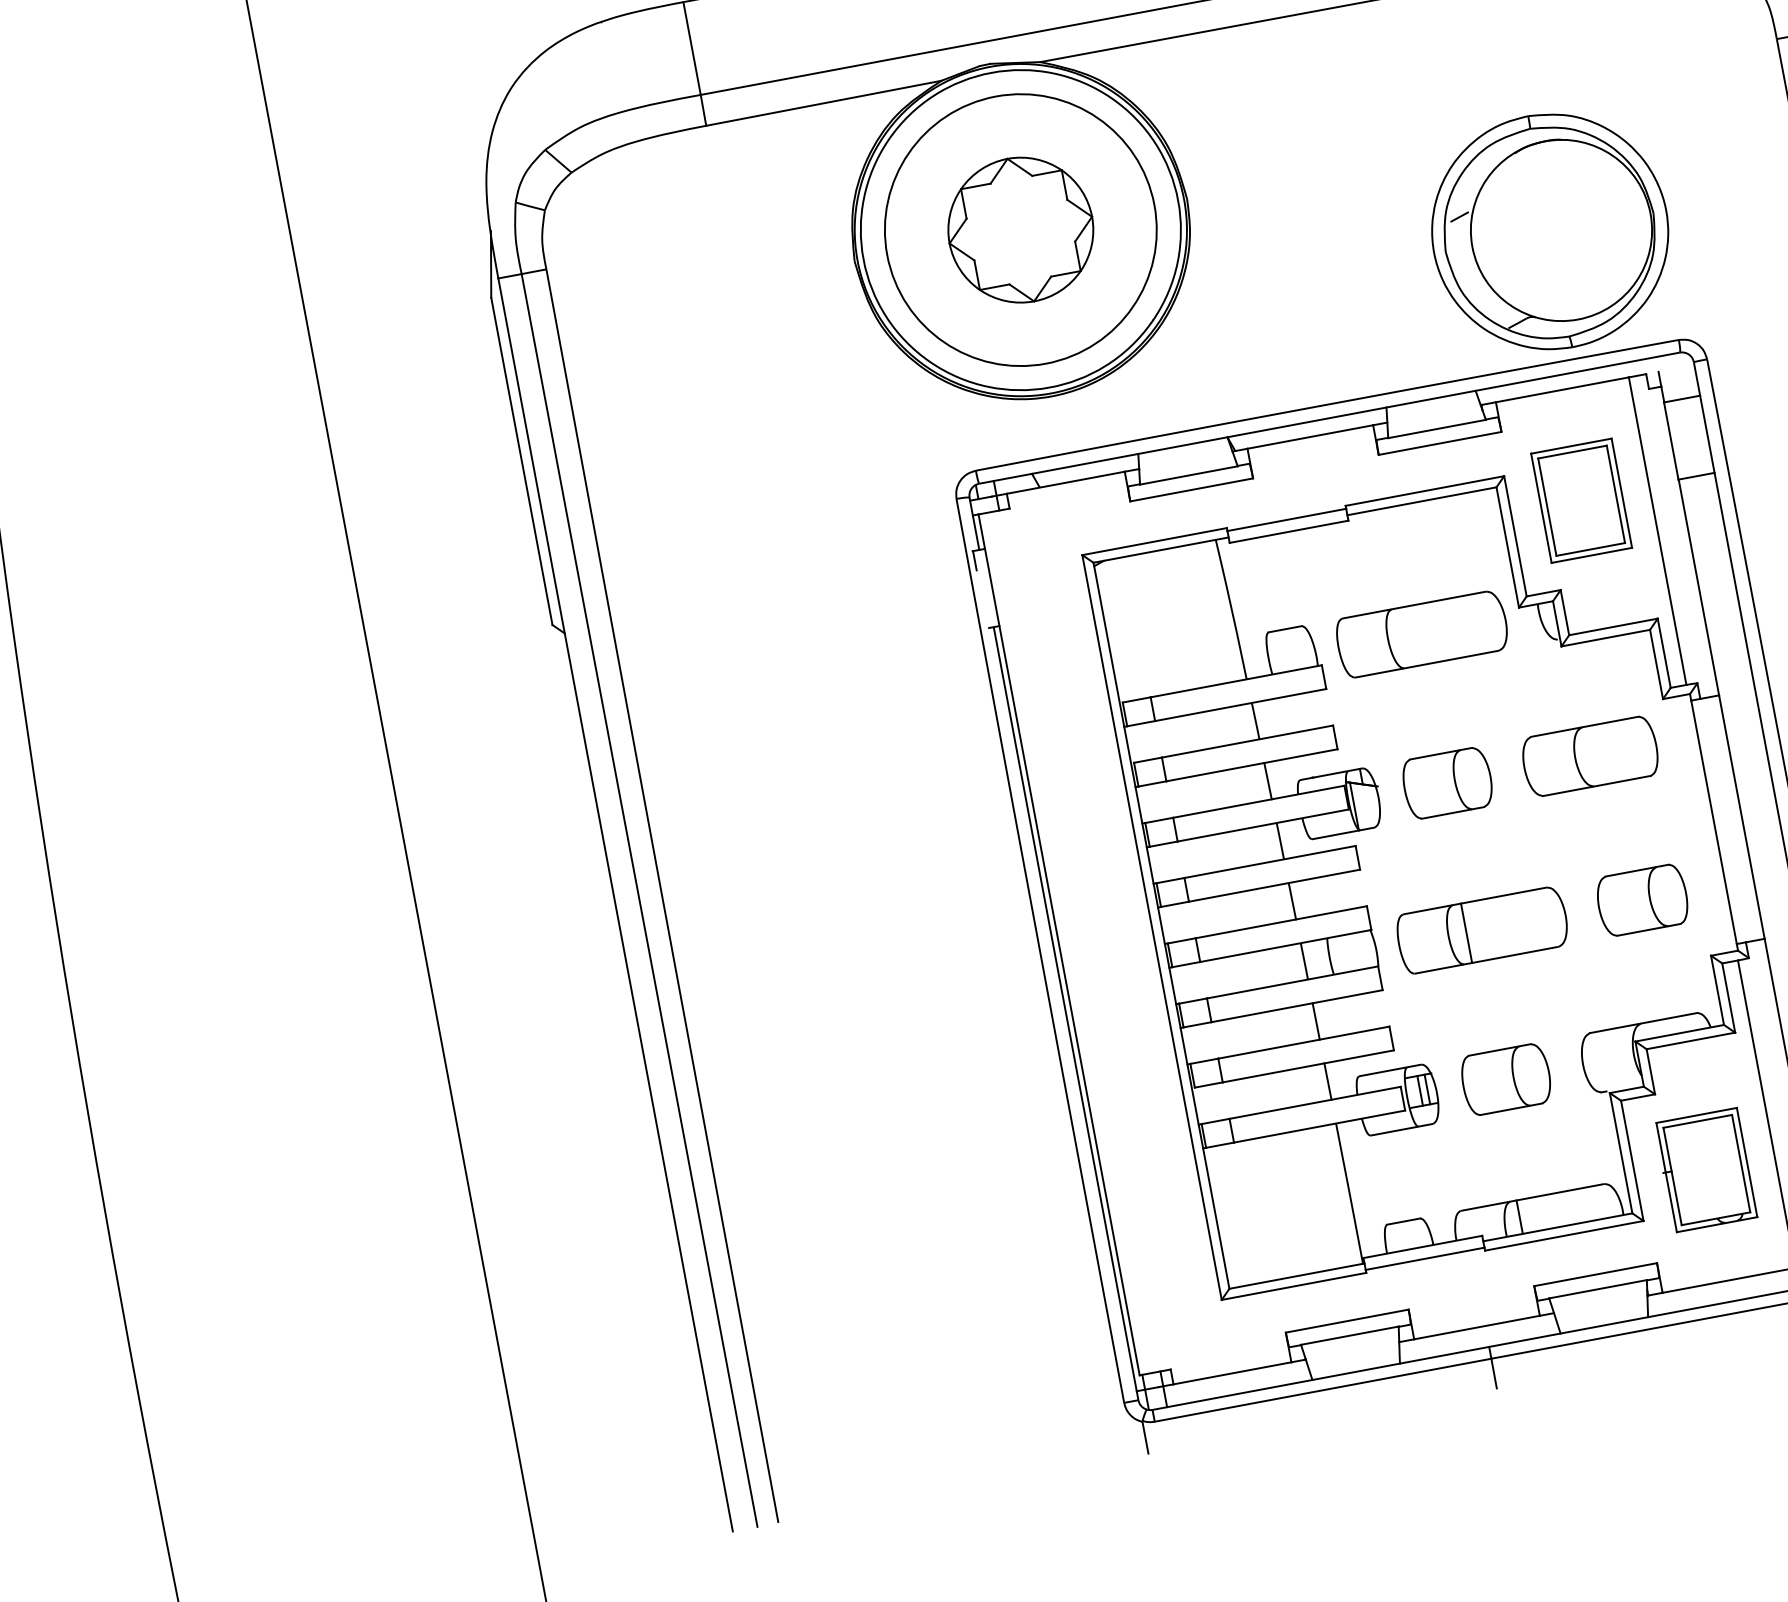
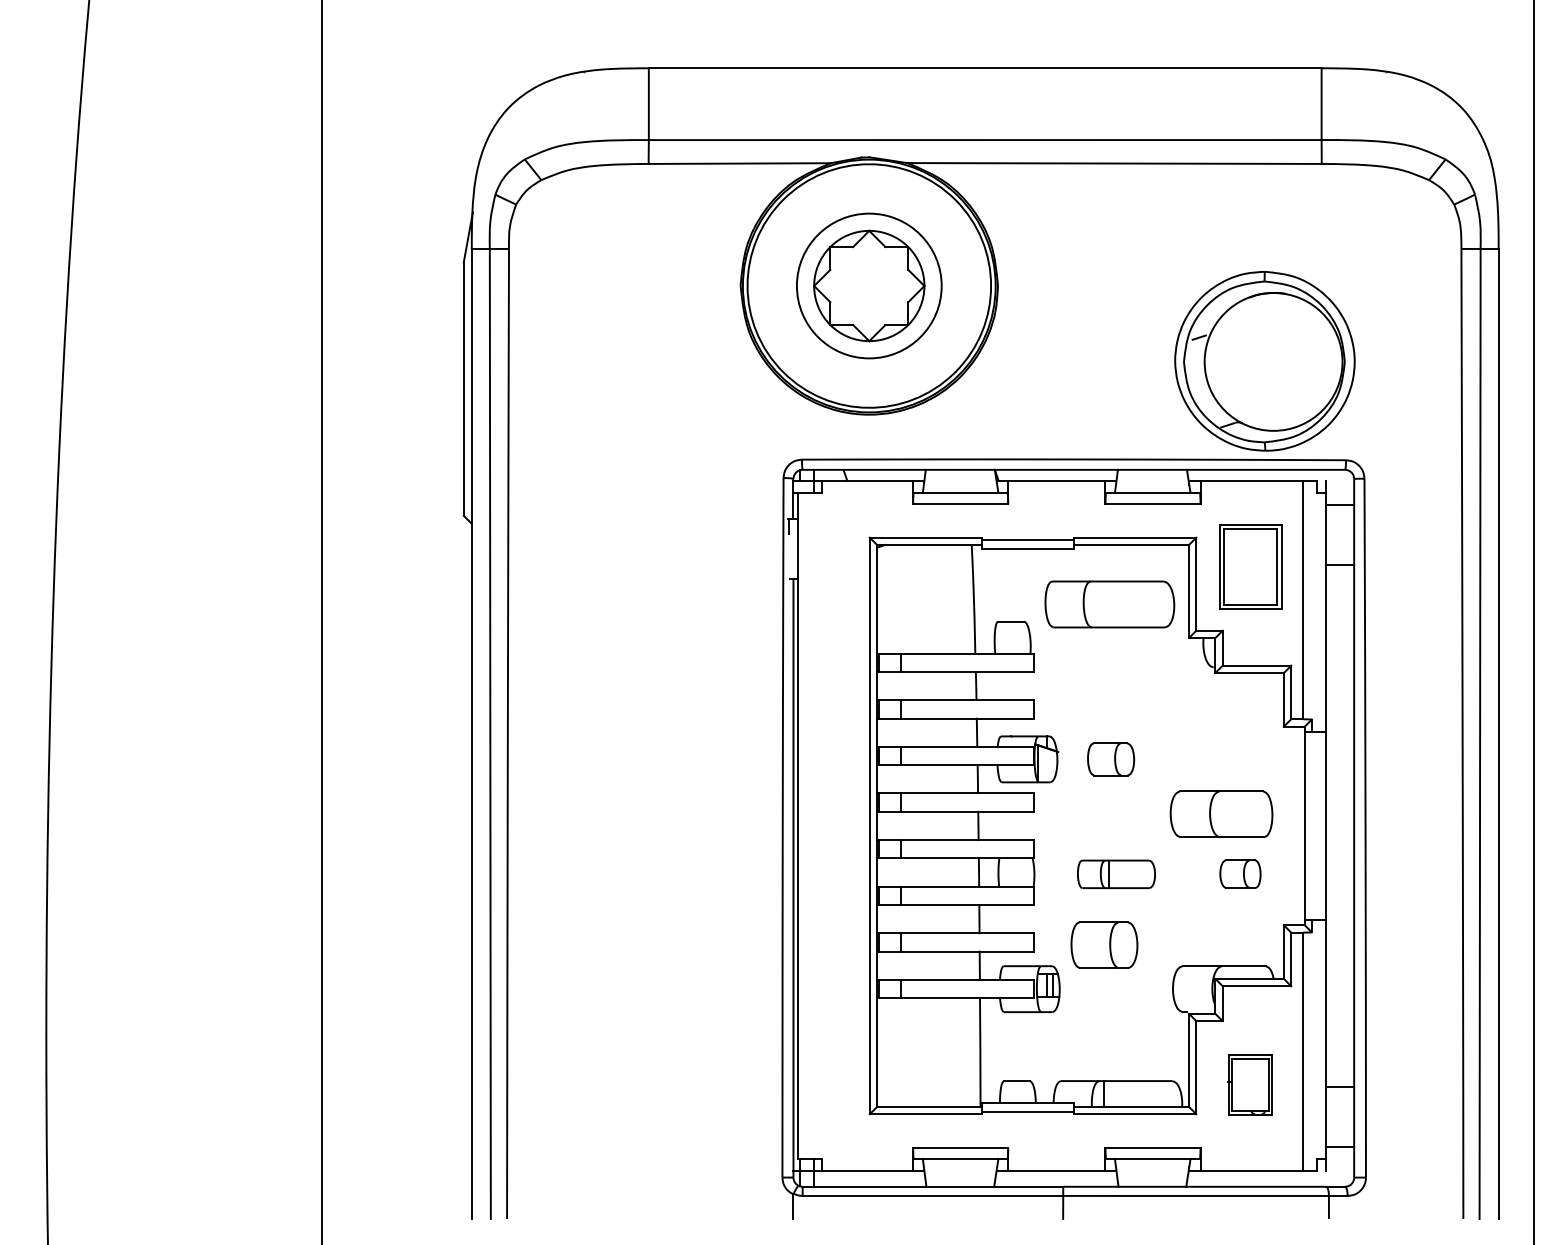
circle: (1019, 229) -> (868, 285), size x0.7
part: (1421, 634) -> (1109, 604), moved
part: (1590, 755) -> (1221, 813), moved
part: (1446, 783) -> (1110, 759), size x0.7
part: (1642, 899) -> (1240, 873), size x0.6
part: (1482, 930) -> (1116, 874), size x0.6
part: (1506, 1078) -> (1104, 944), moved
part: (1705, 1169) -> (1249, 1084), size x0.7

